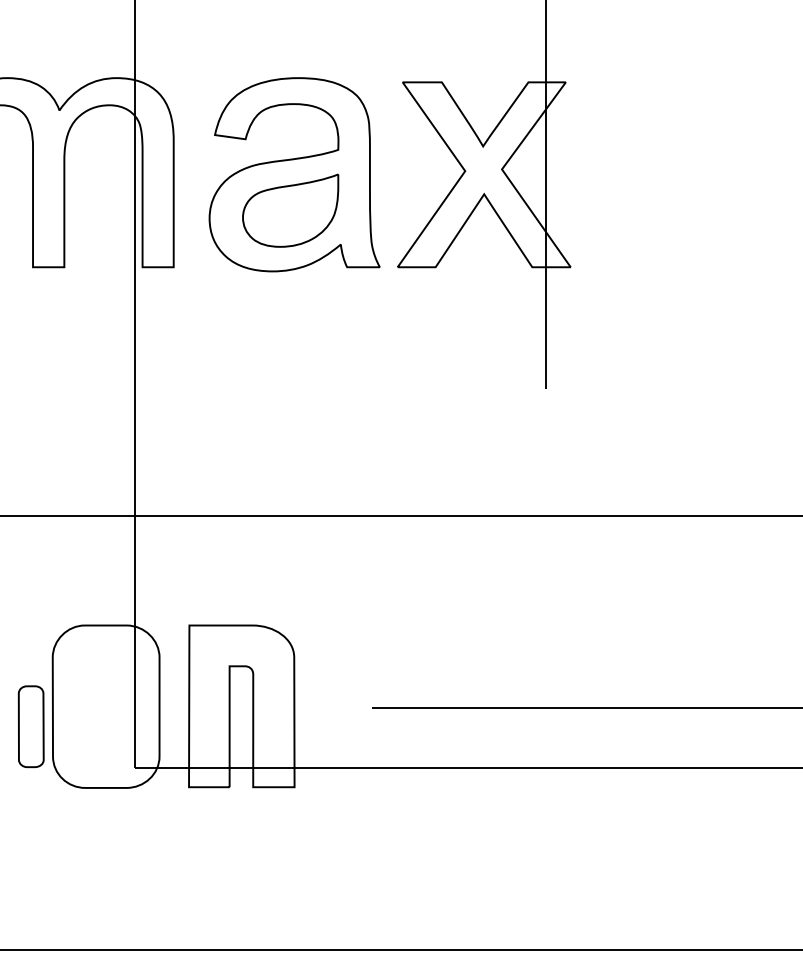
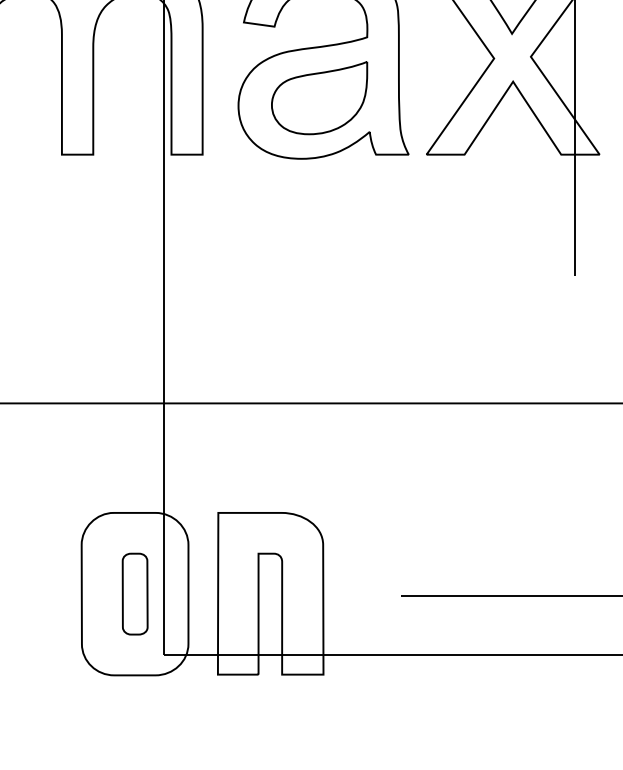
part: (30, 726) -> (134, 593), moved

